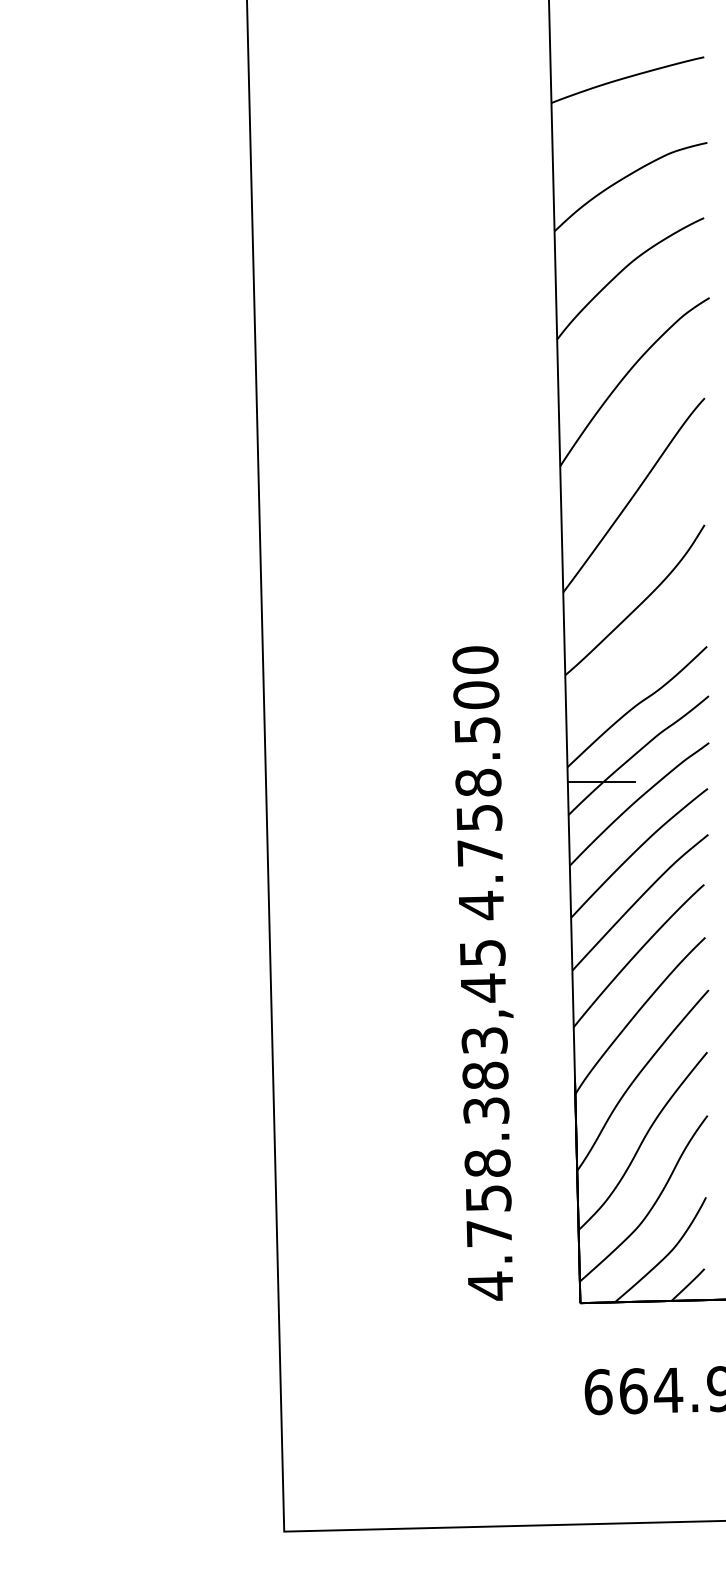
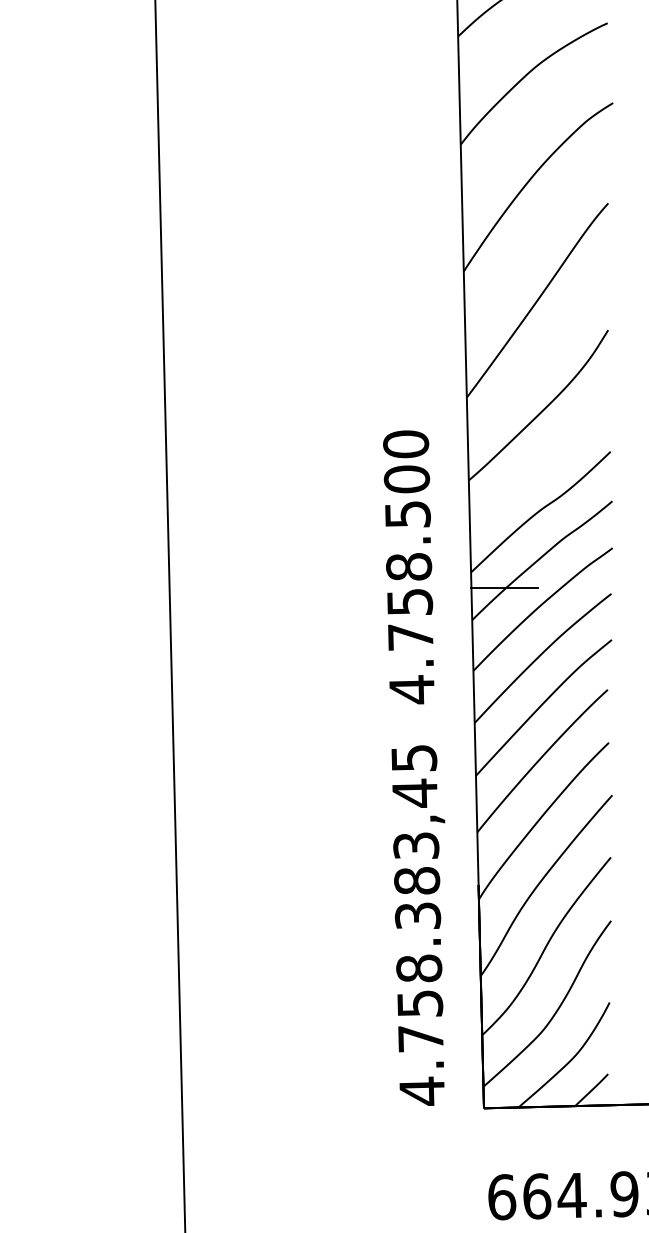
text: (477, 783) -> (408, 567), moved
text: (486, 1120) -> (418, 925), moved

